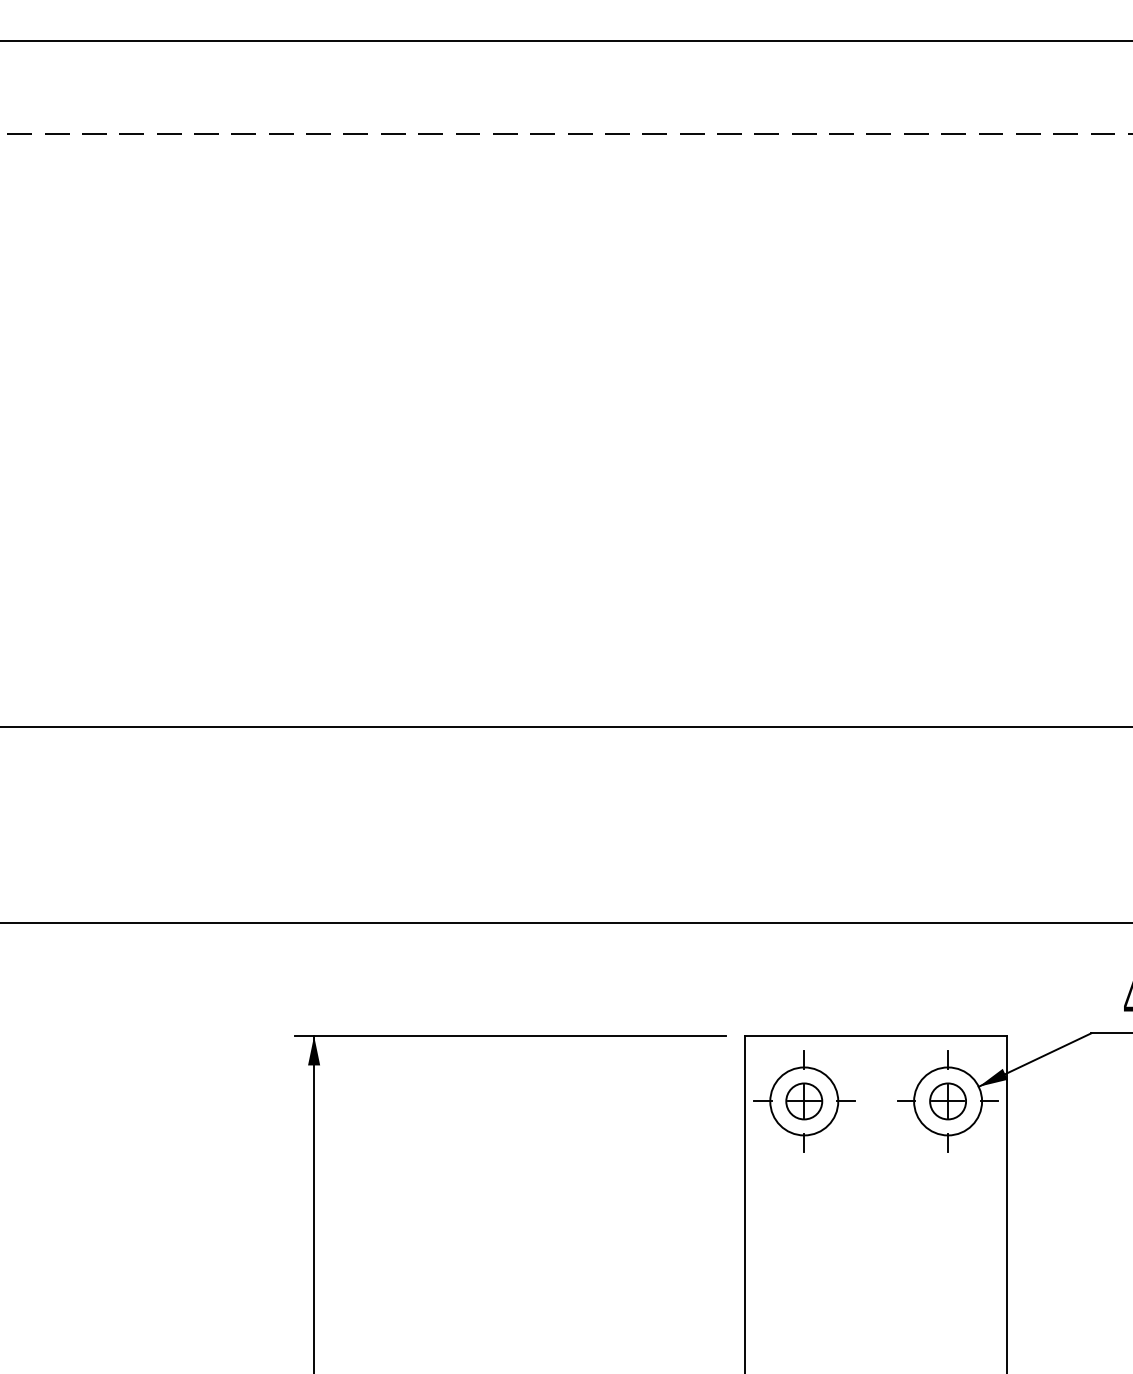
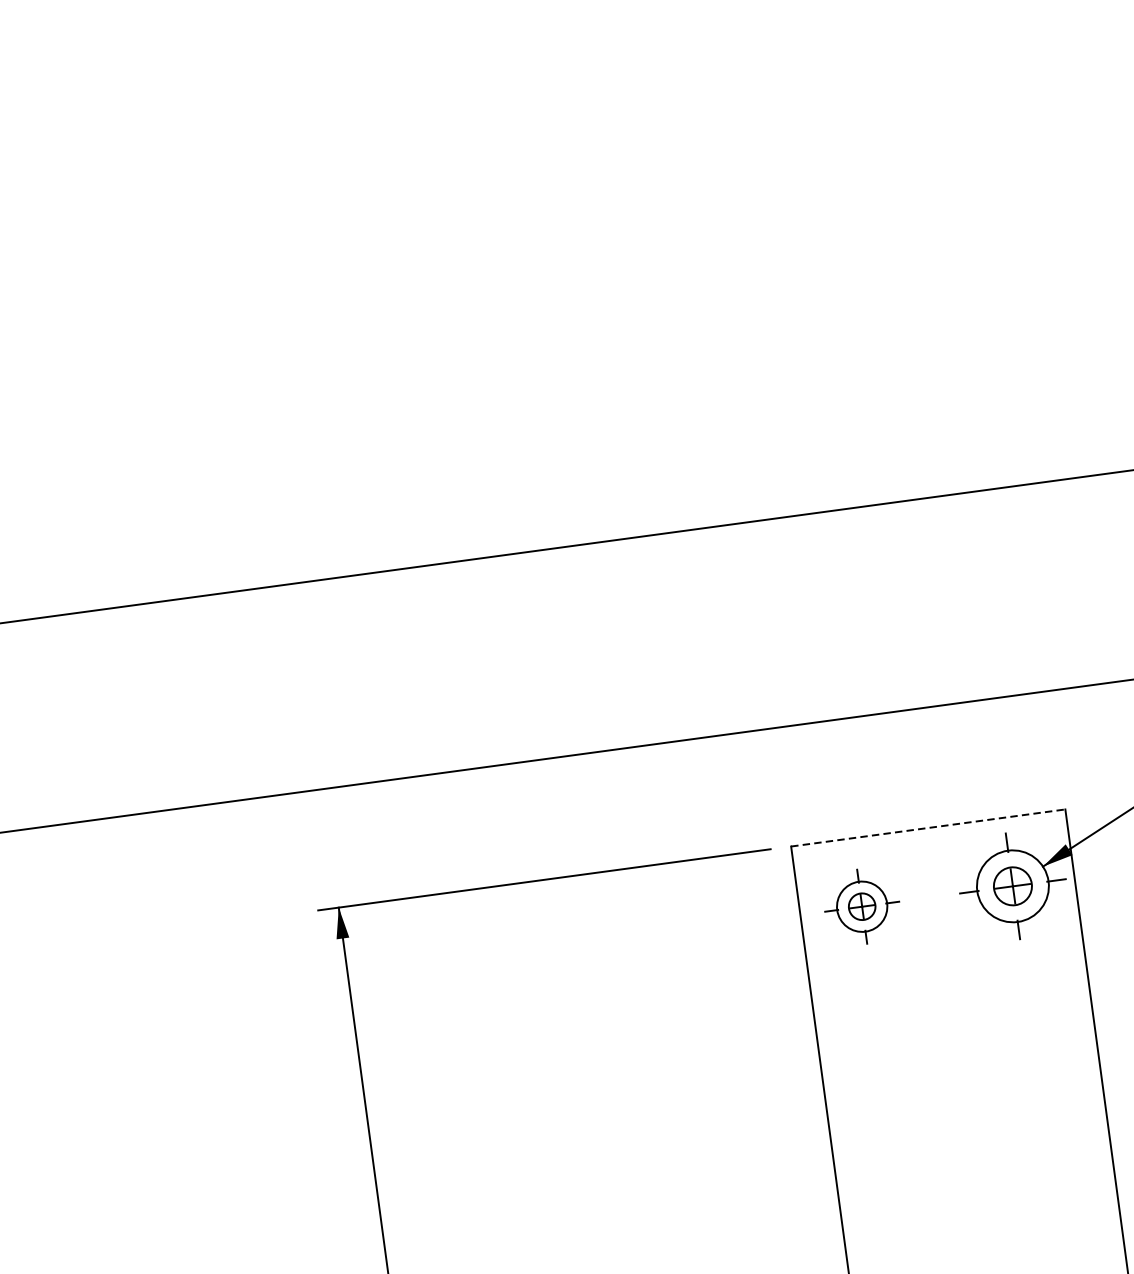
line: (876, 1036) -> (928, 828), solid -> dashed
part: (804, 1101) -> (862, 906), size x0.7

